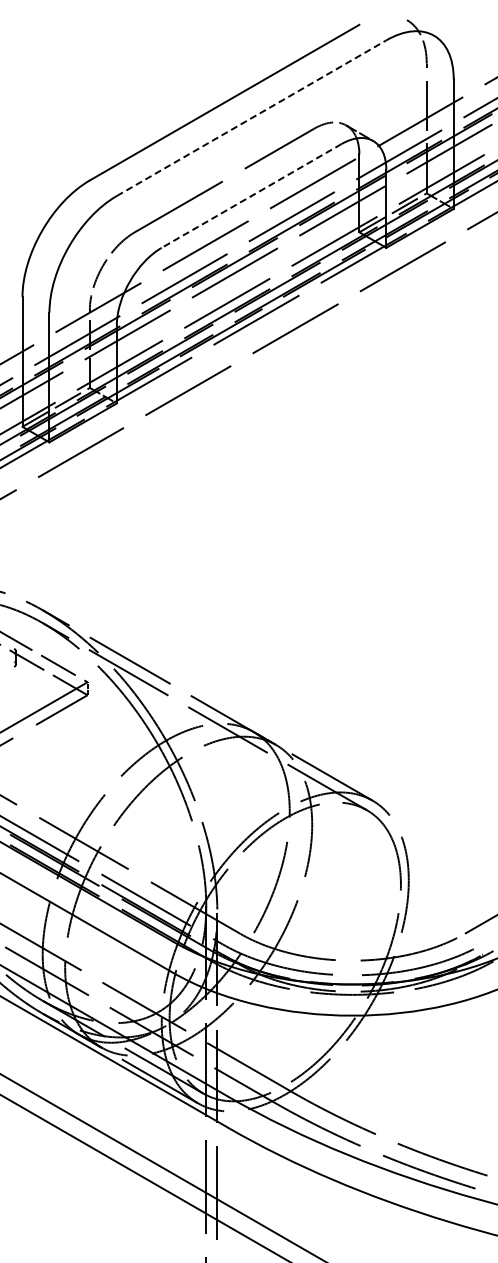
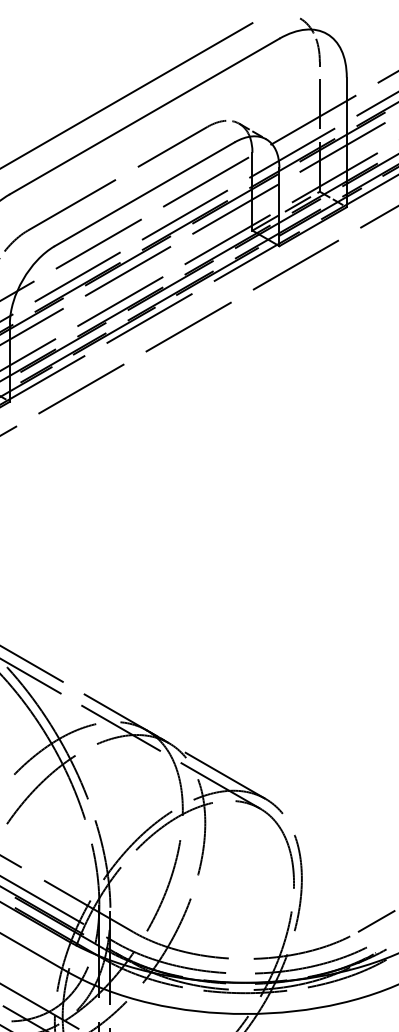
line: (251, 118) -> (144, 116), dashed -> solid
line: (251, 195) -> (144, 193), dashed -> solid

